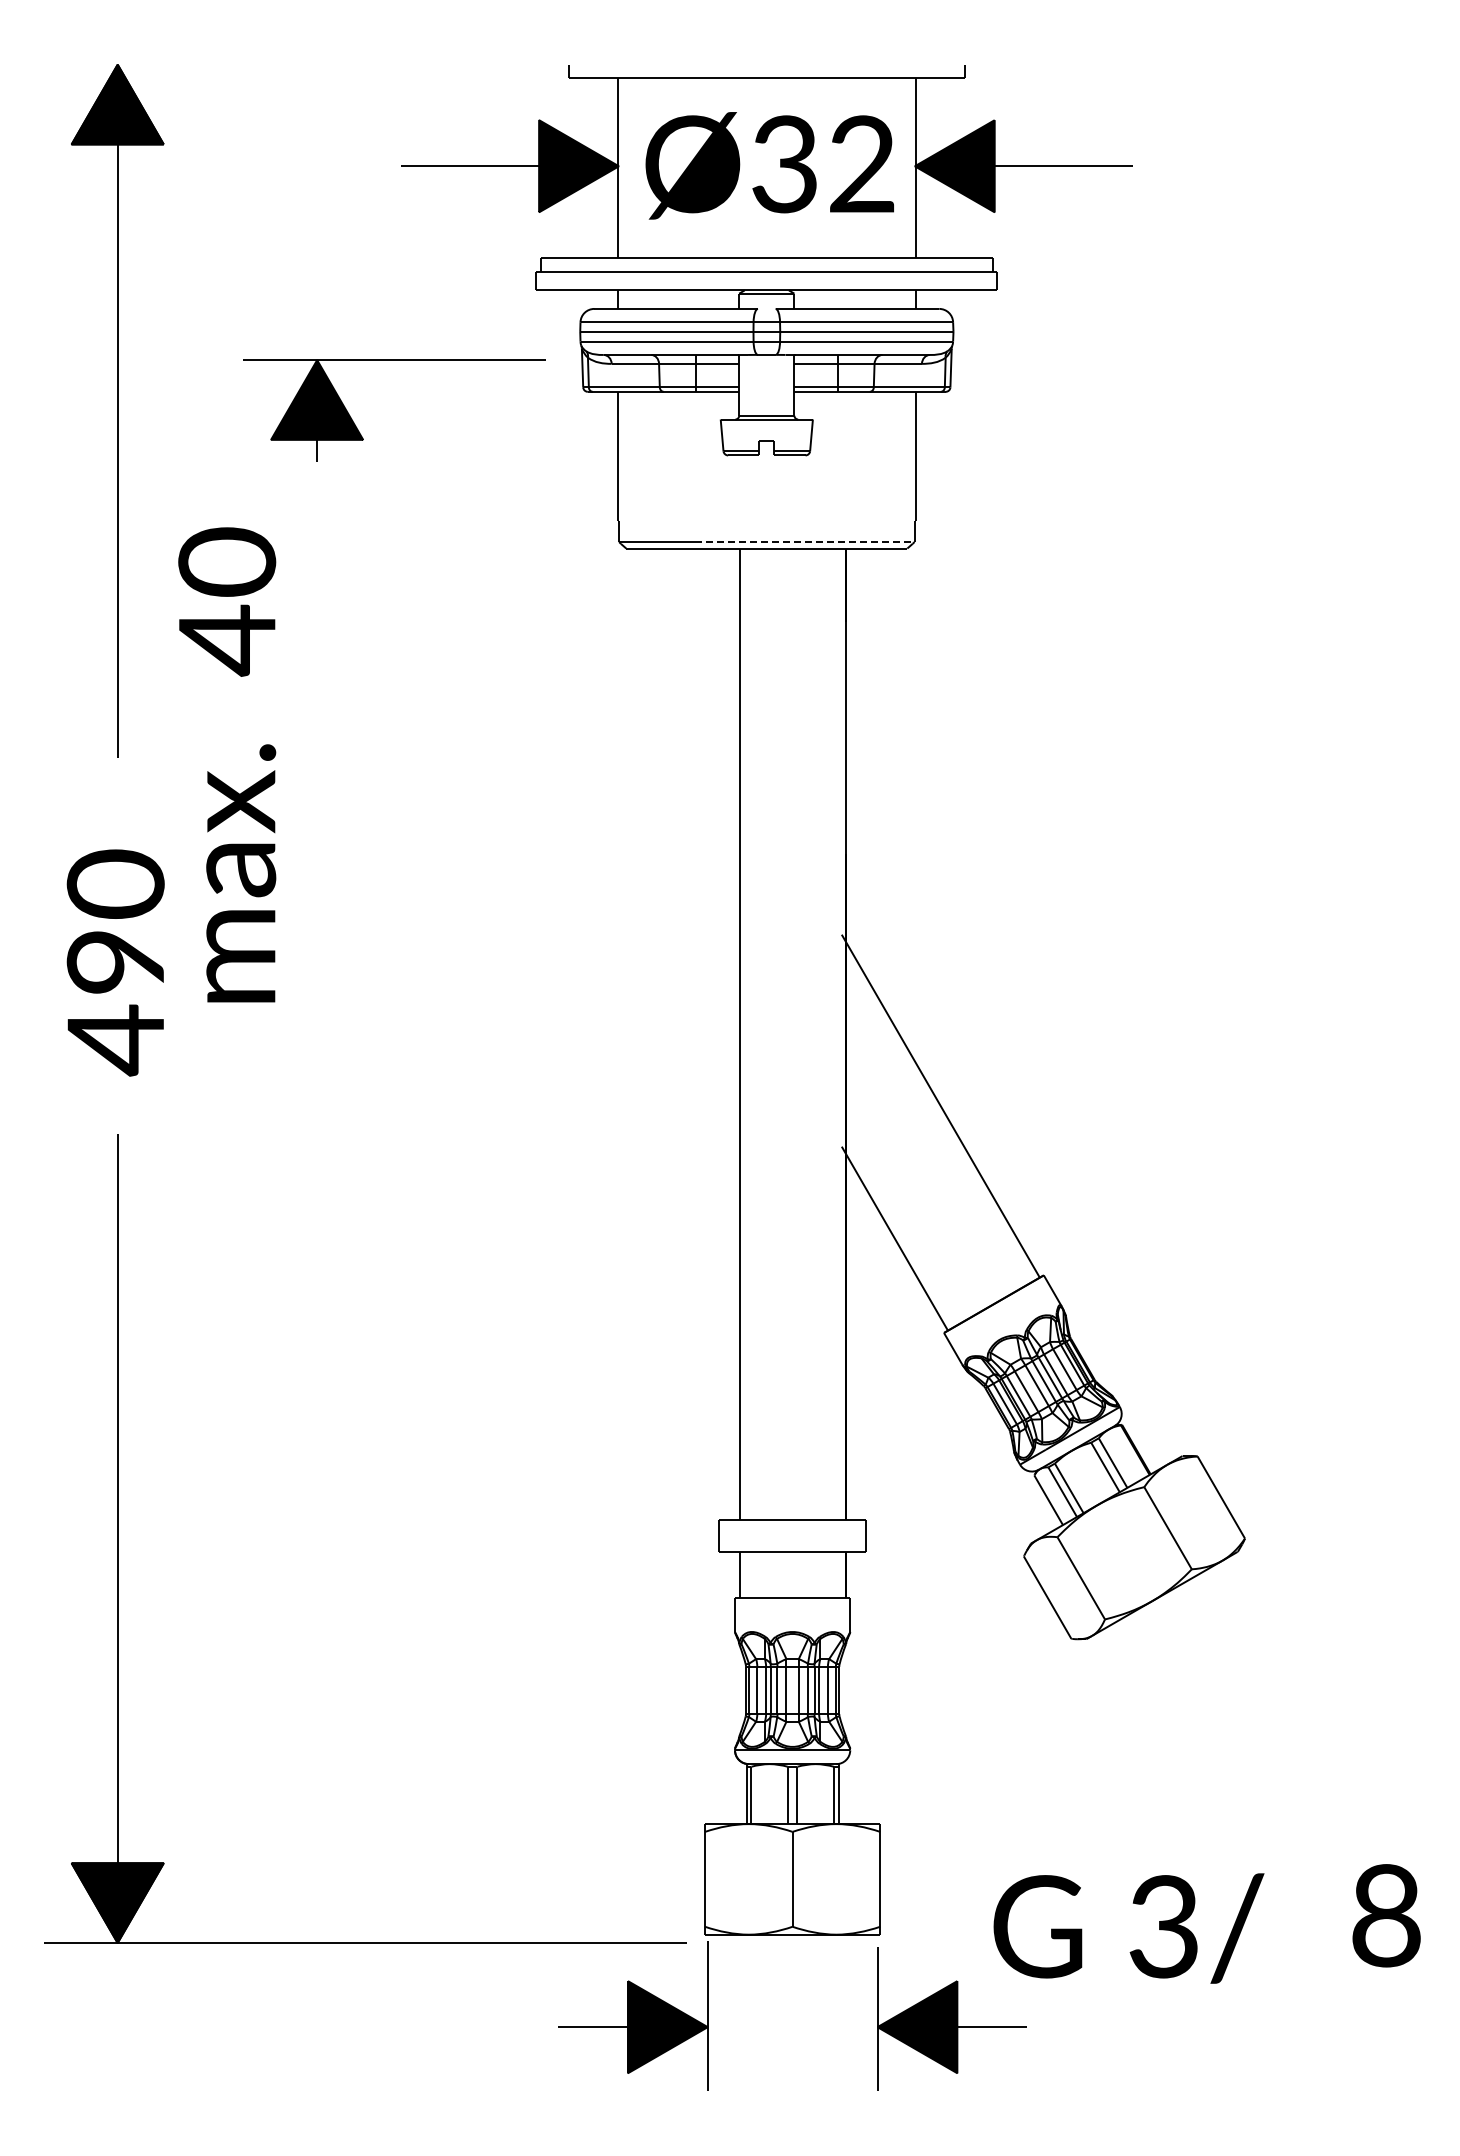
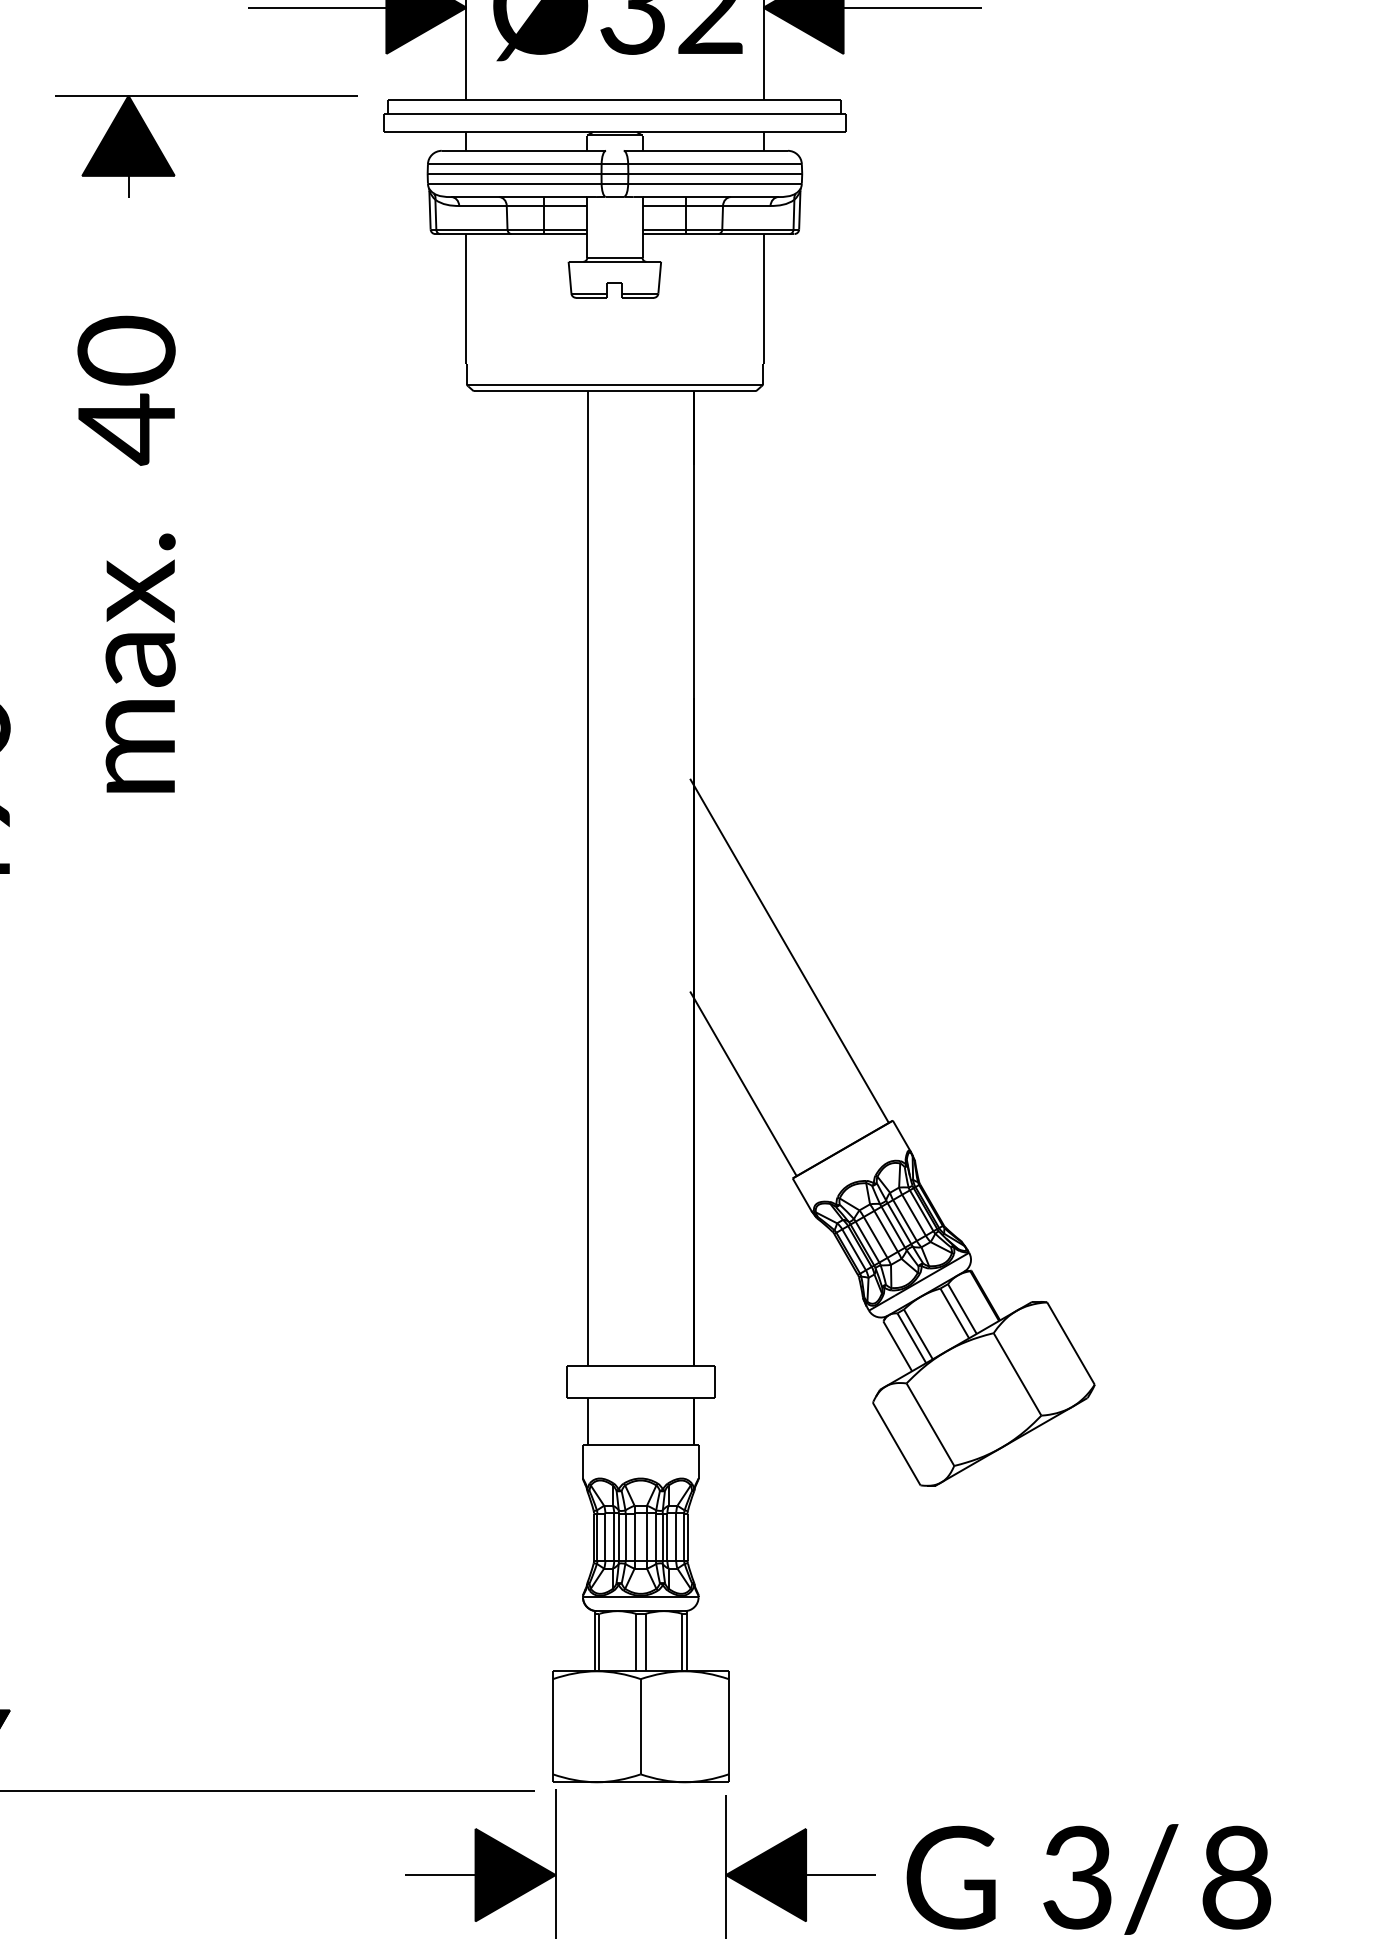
part: (360, 432) -> (172, 168), moved
line: (805, 542) -> (653, 385), dashed -> solid
text: (227, 764) -> (126, 553), moved
text: (1386, 1915) -> (1236, 1877), moved
text: (1128, 1928) -> (1042, 1879), moved

